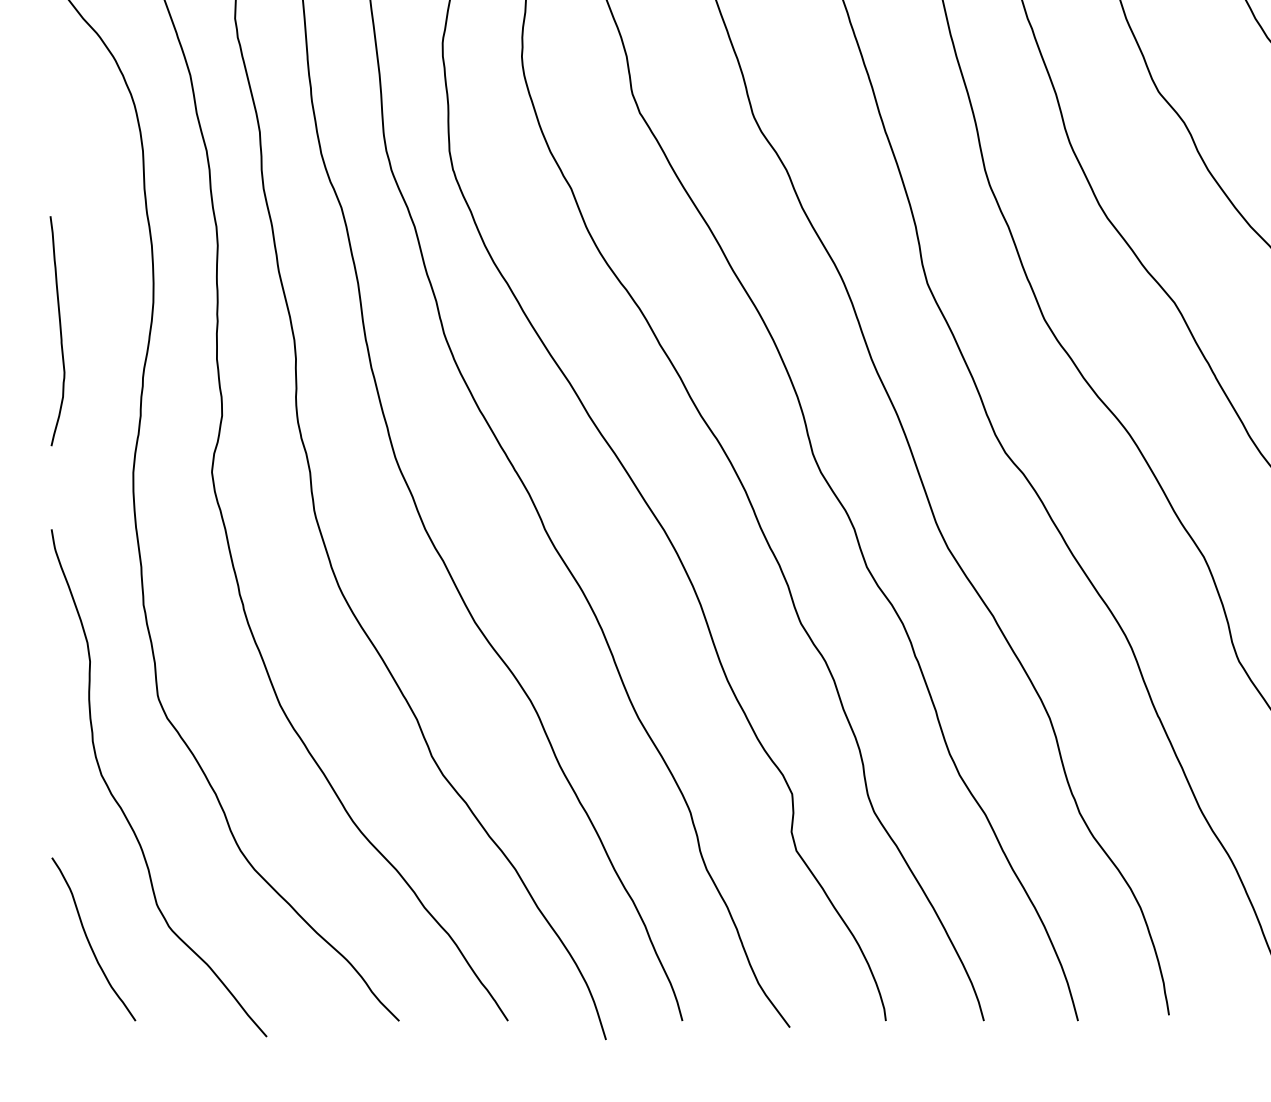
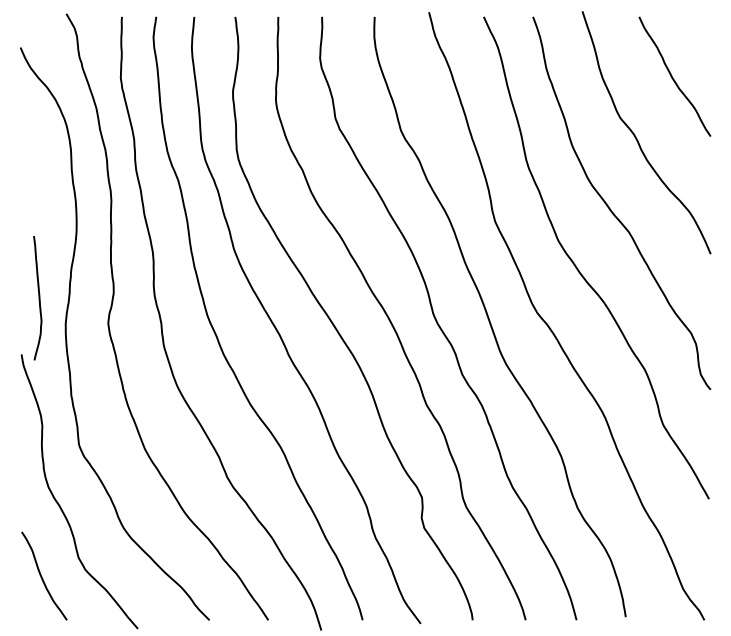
curve: (58, 331) -> (38, 298), moved

